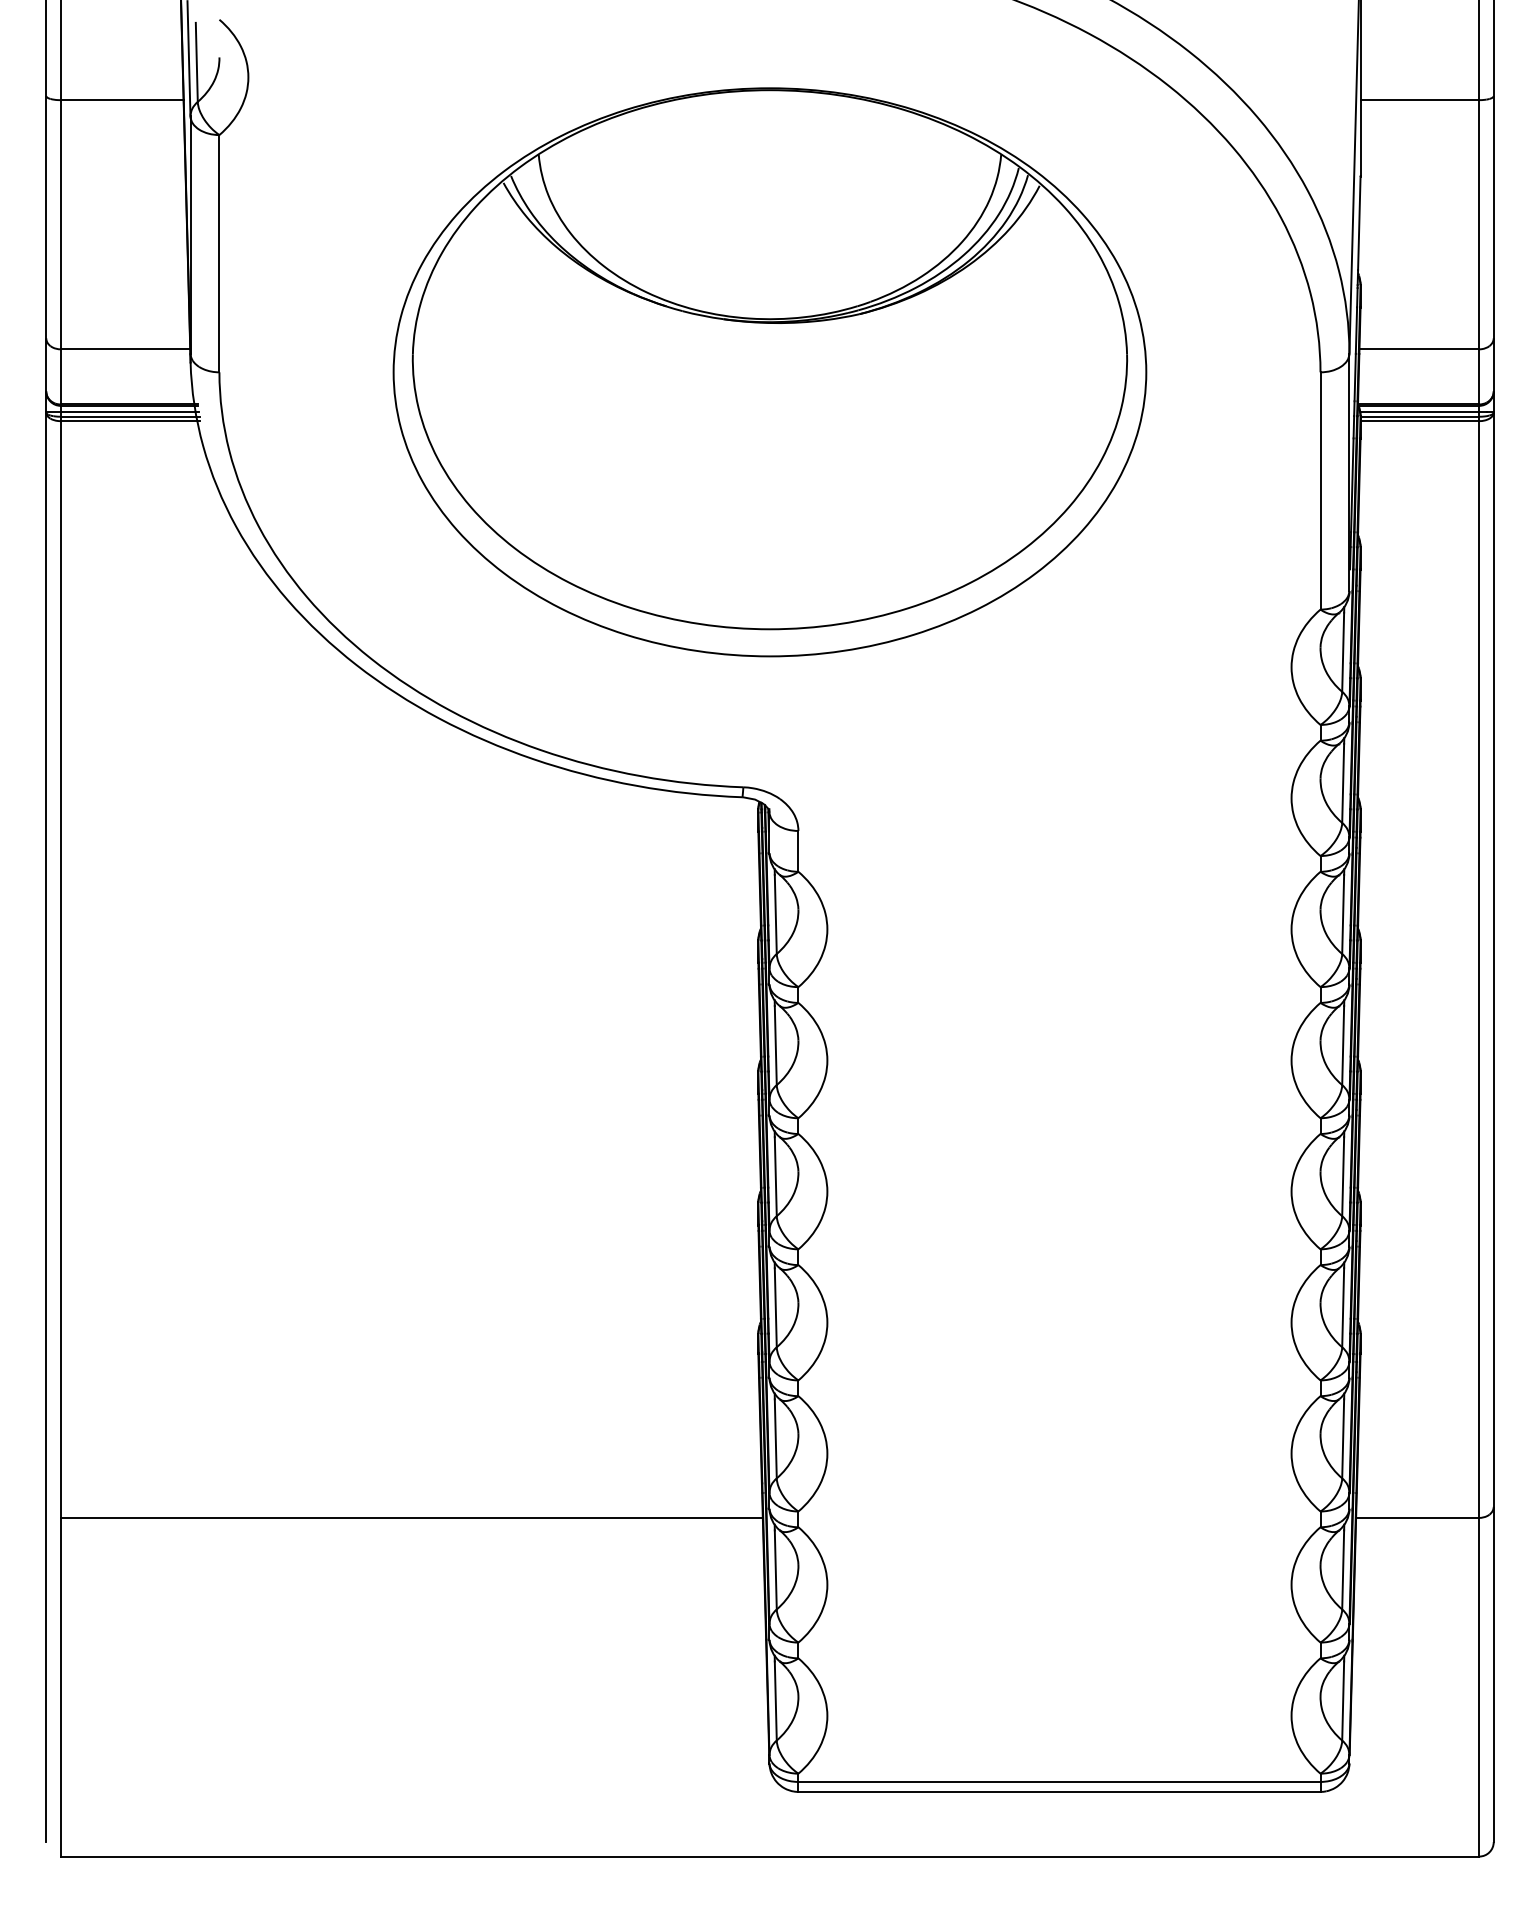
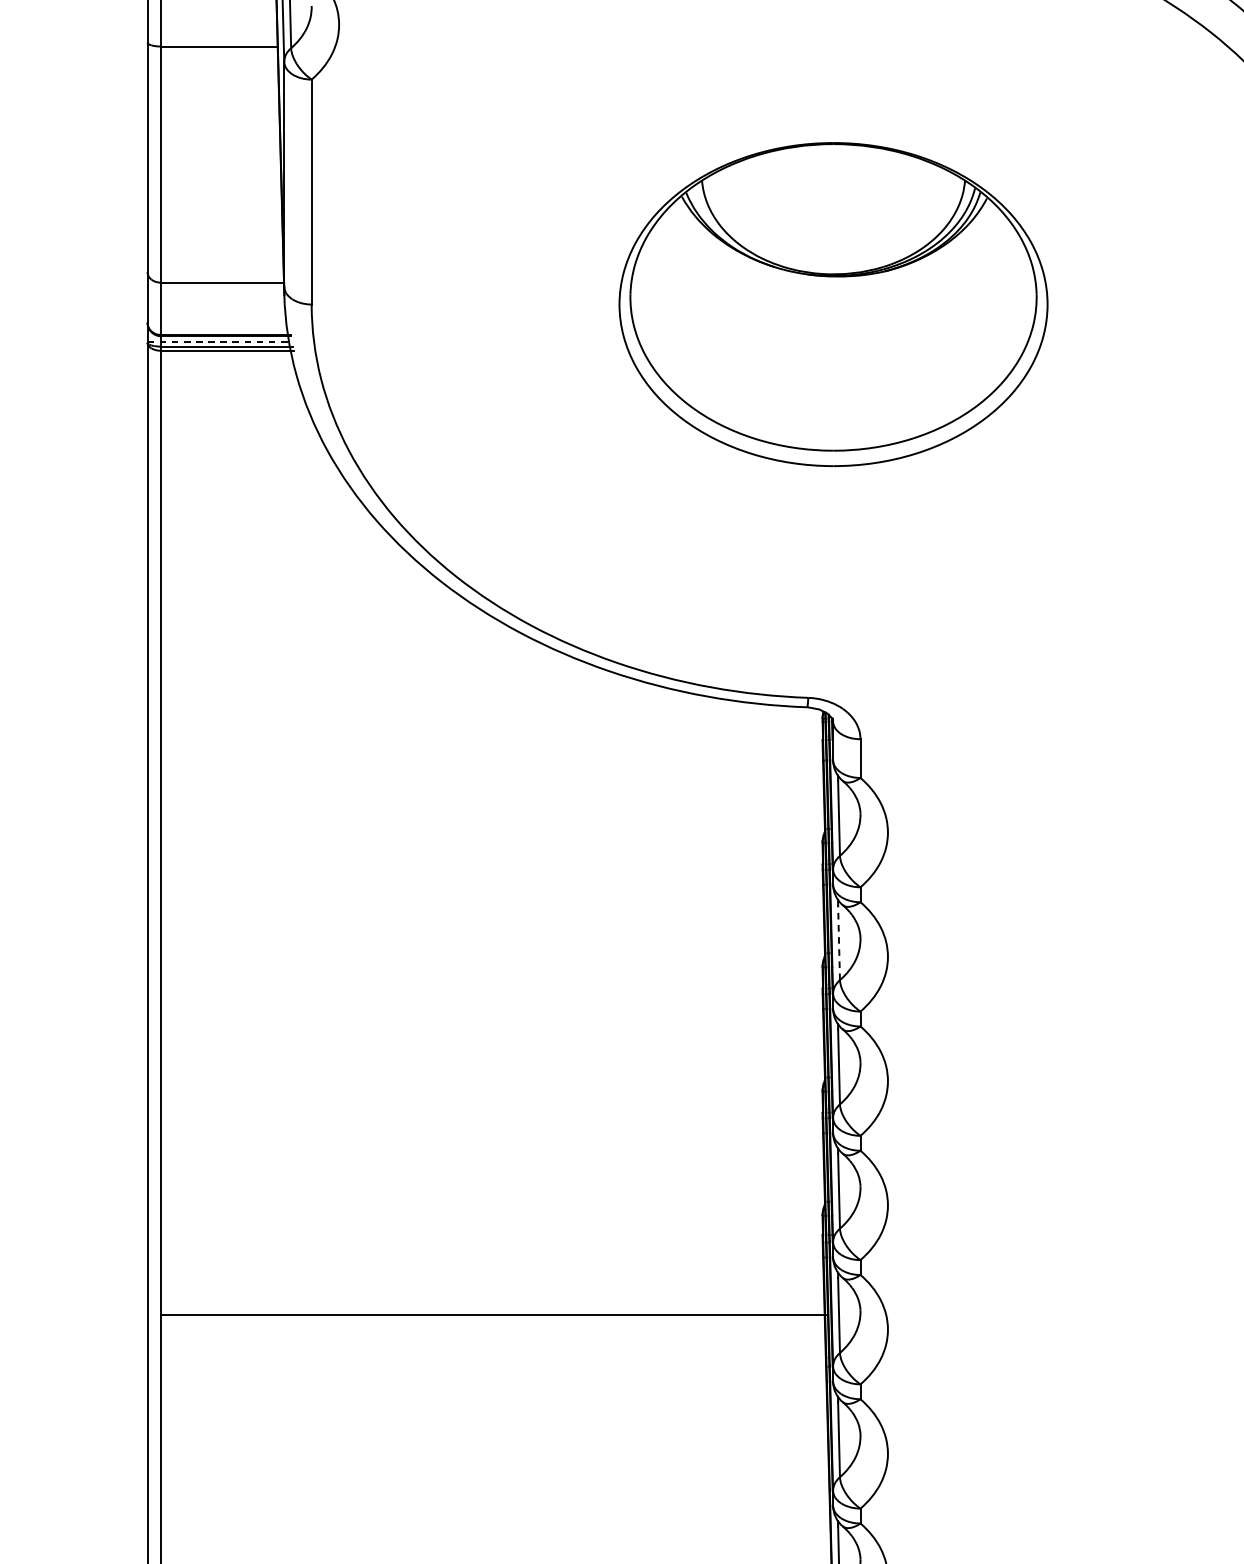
part: (769, 372) -> (833, 304), size x0.6
line: (123, 411) -> (220, 341), solid -> dashed
line: (775, 1045) -> (838, 942), solid -> dashed
line: (411, 1517) -> (493, 1314), moved

